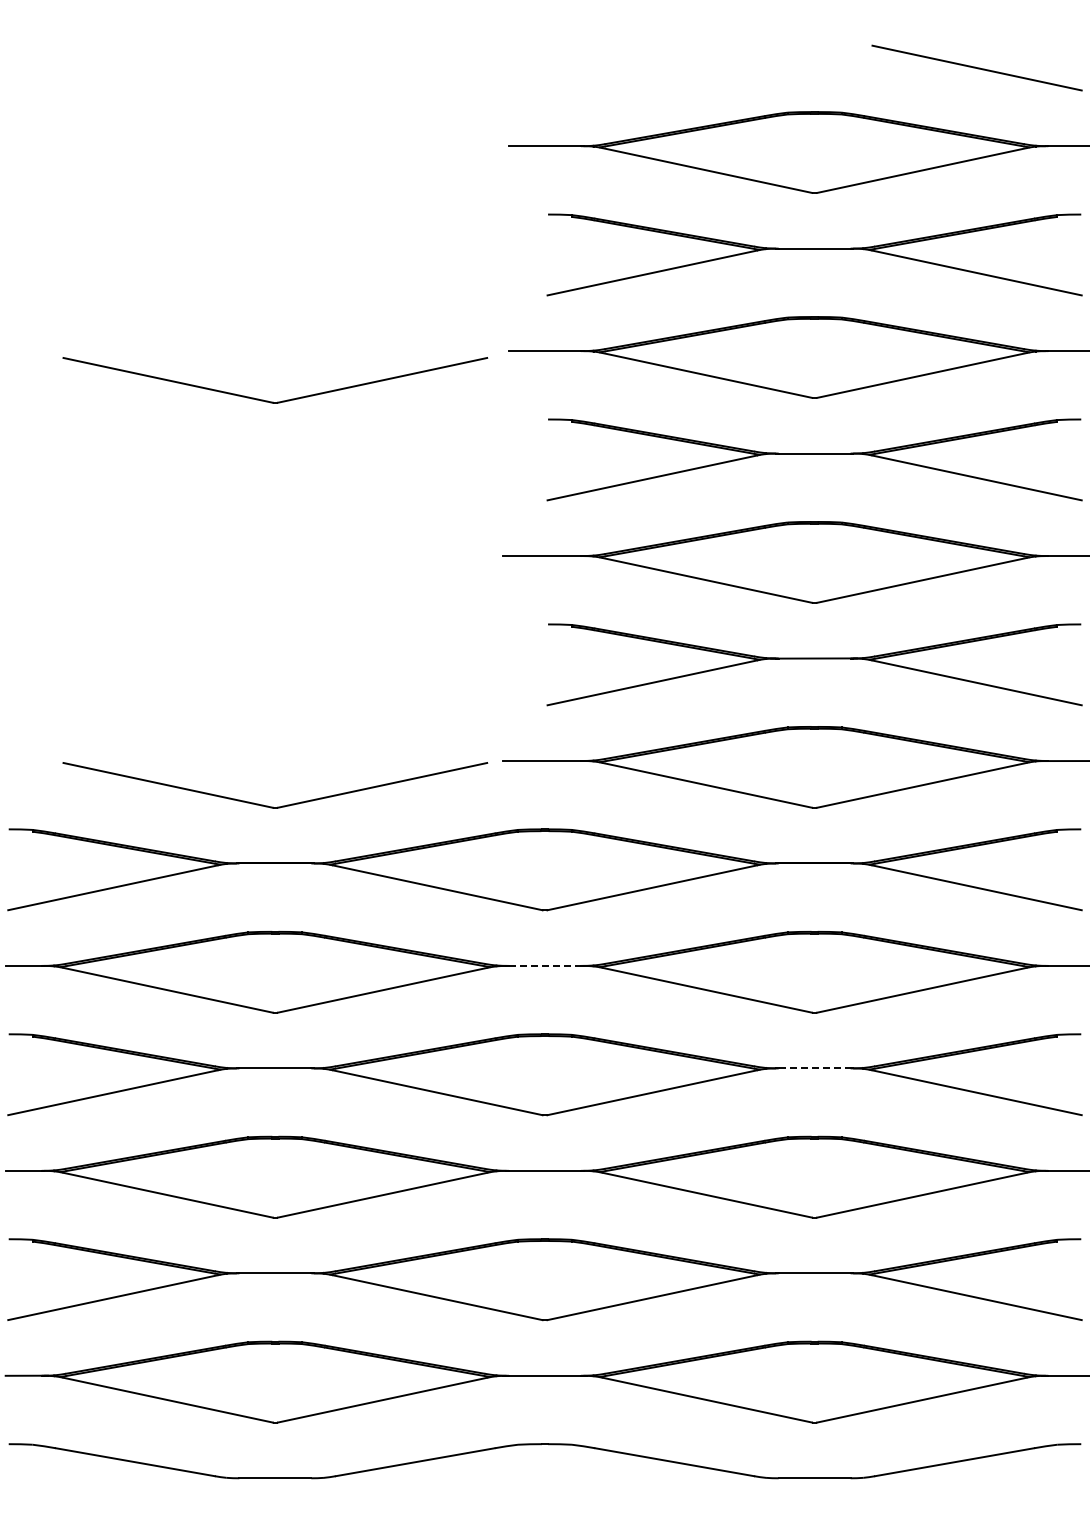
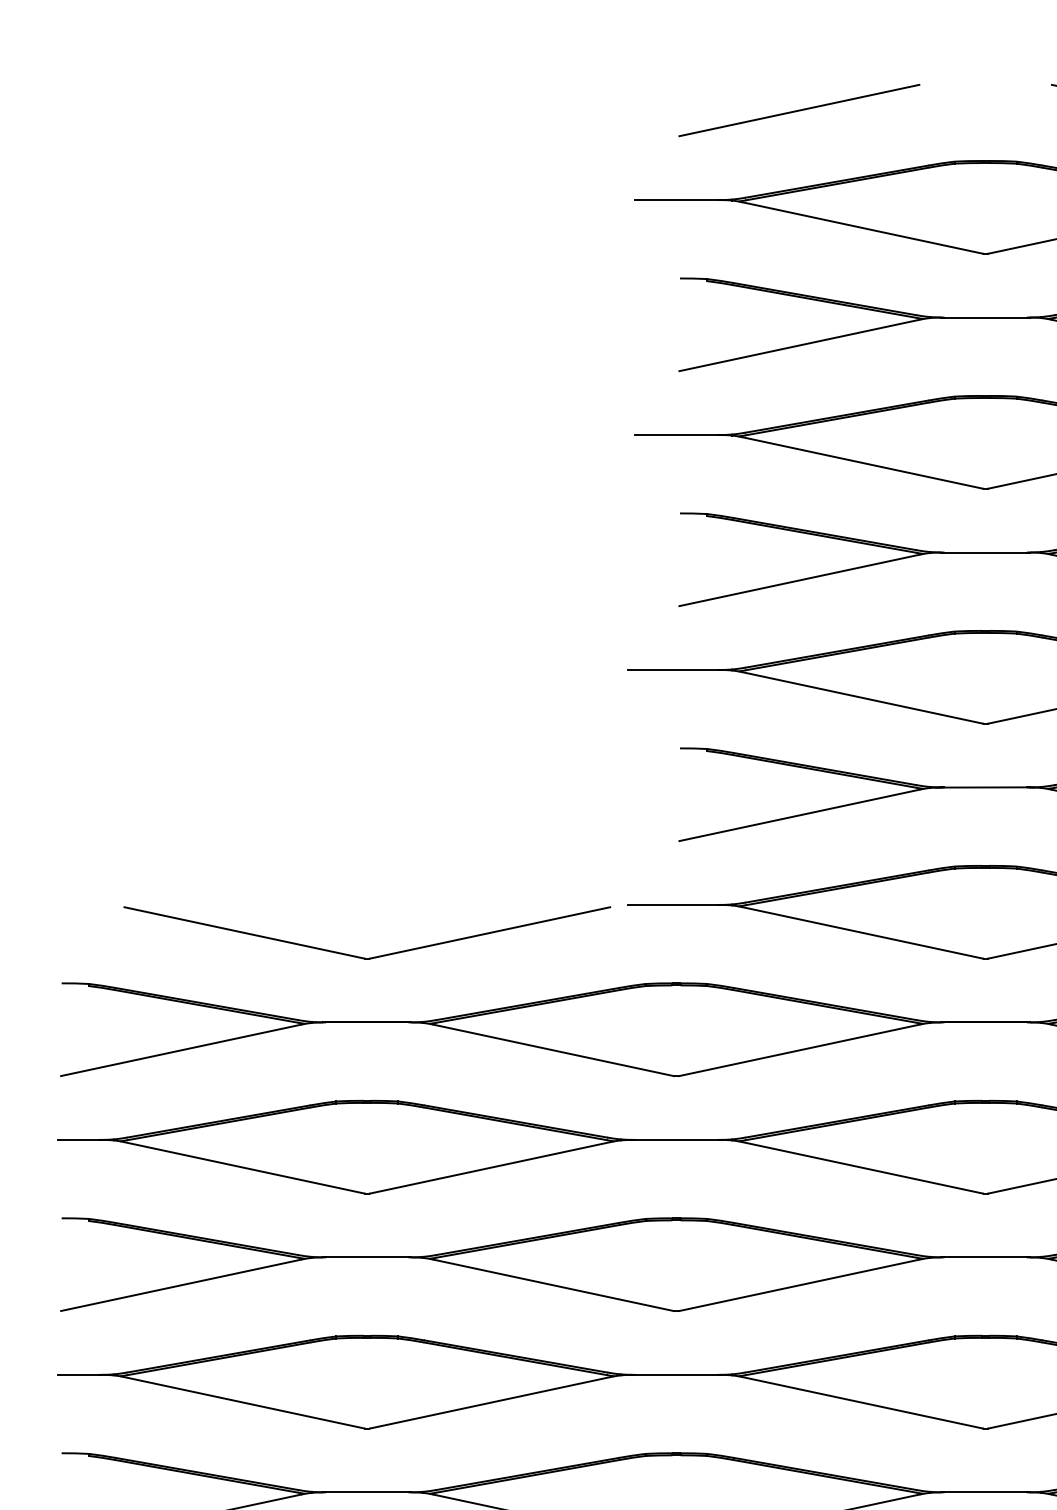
line: (651, 67) -> (798, 109), added
part: (273, 401) -> (365, 492), removed
line: (545, 965) -> (677, 1139), dashed -> solid
line: (816, 1068) -> (987, 1257), dashed -> solid

